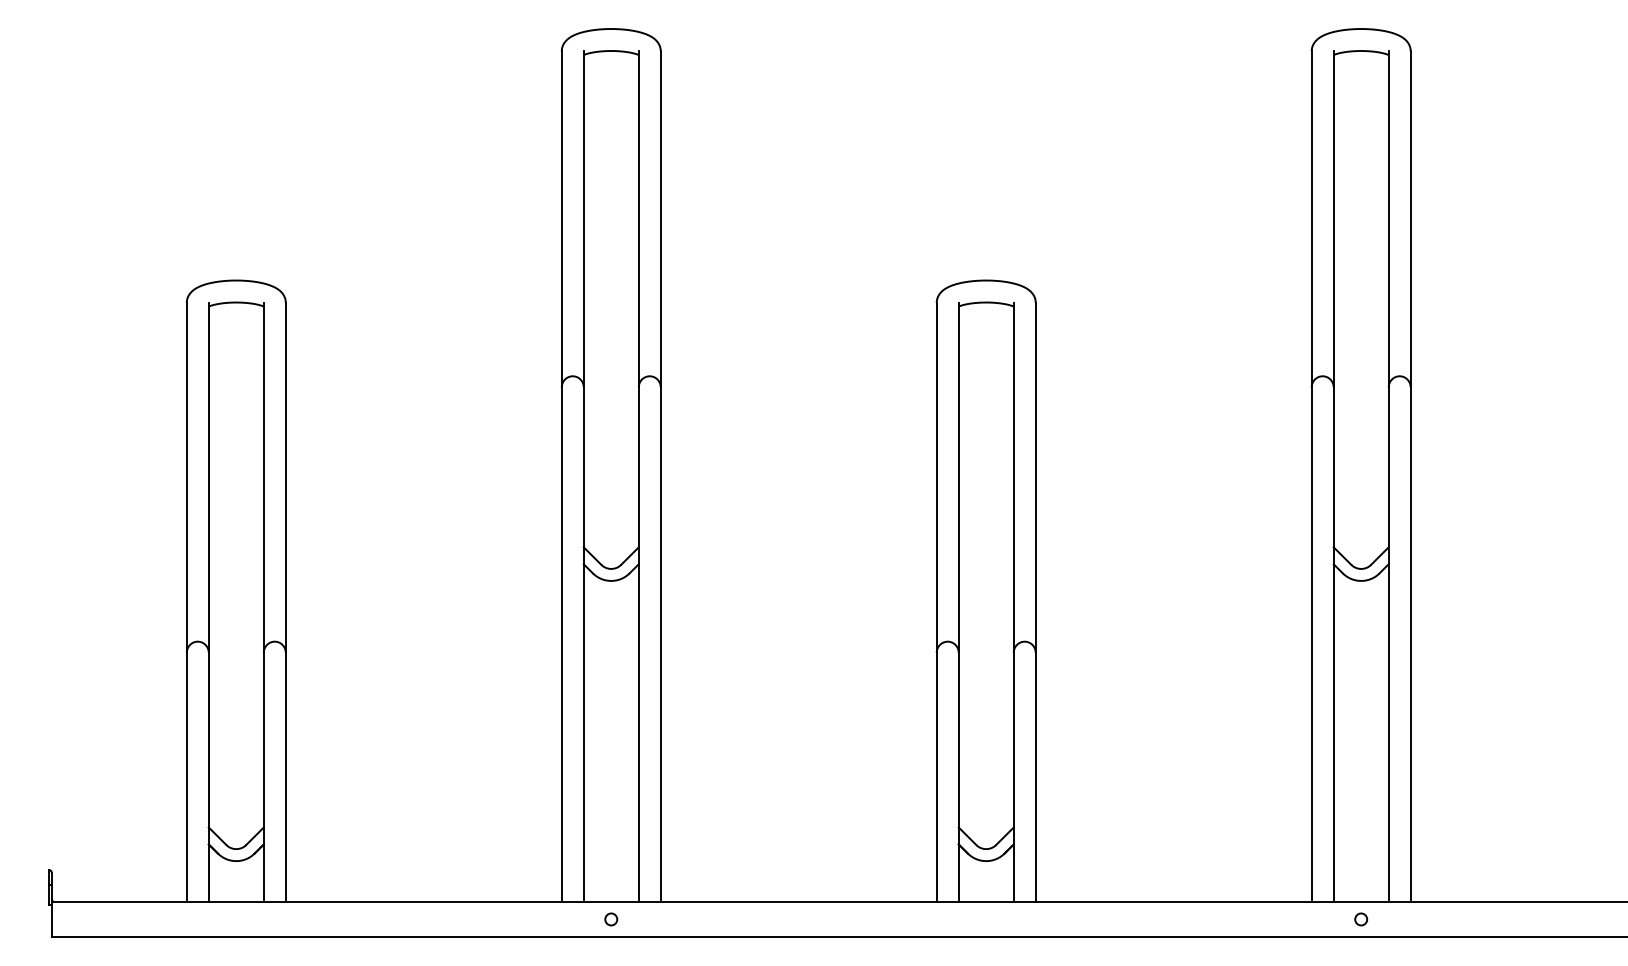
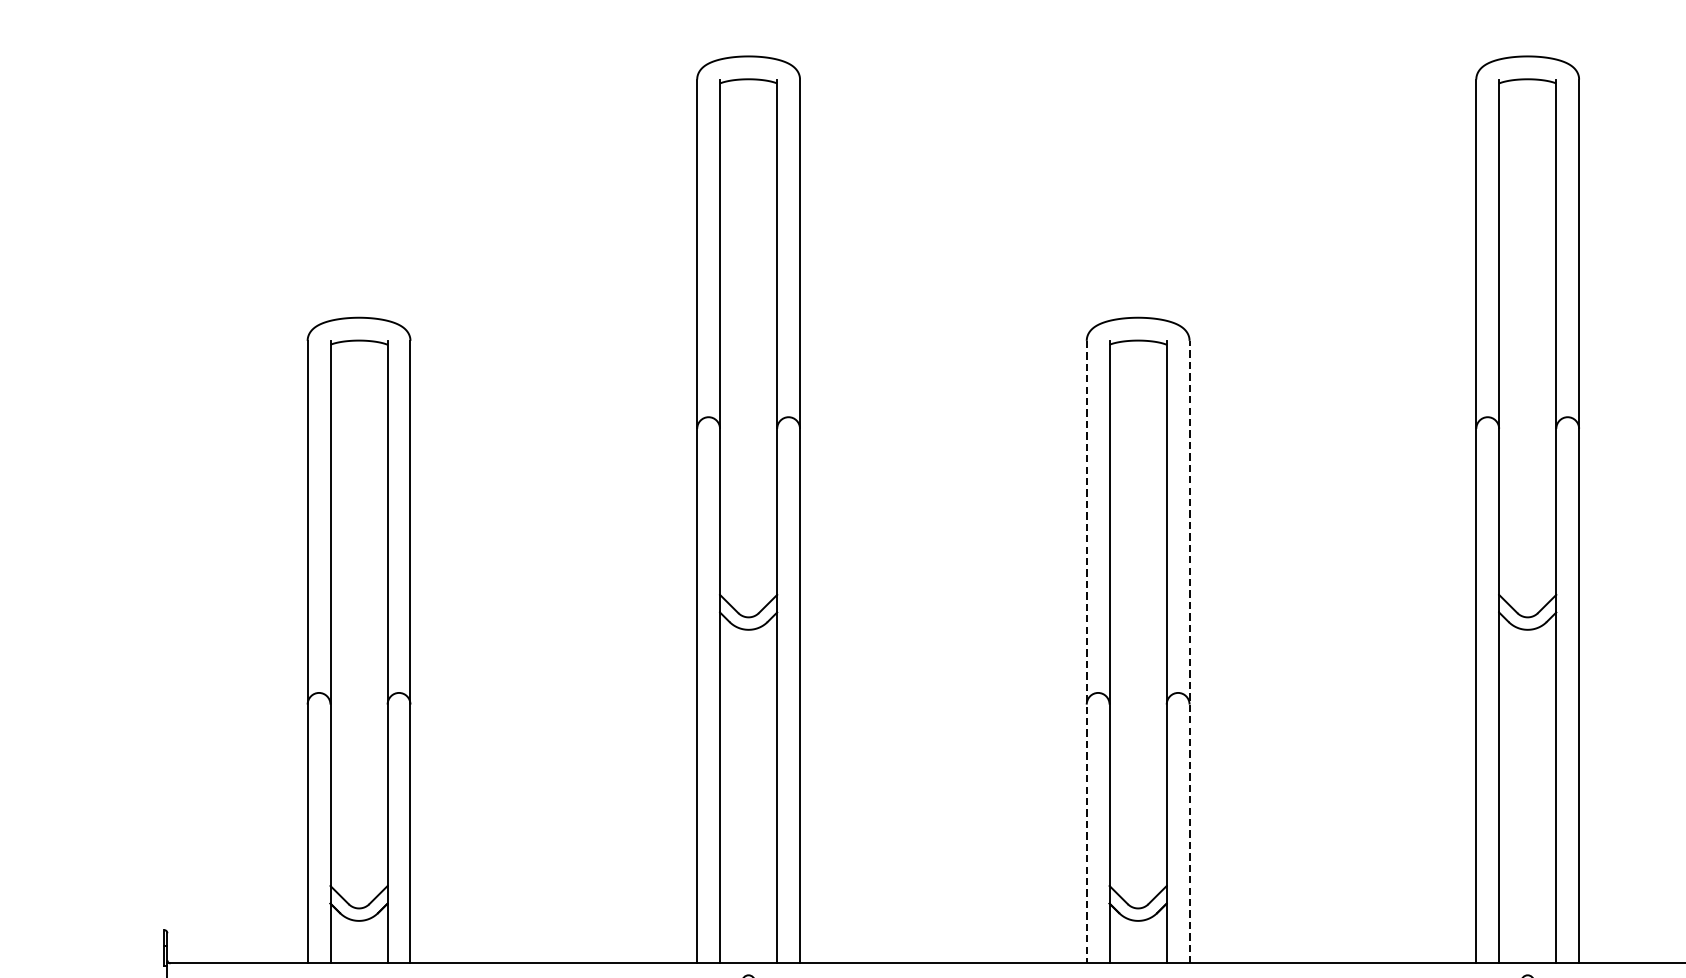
line: (936, 602) -> (1086, 652), solid -> dashed
line: (1035, 602) -> (1189, 652), solid -> dashed

